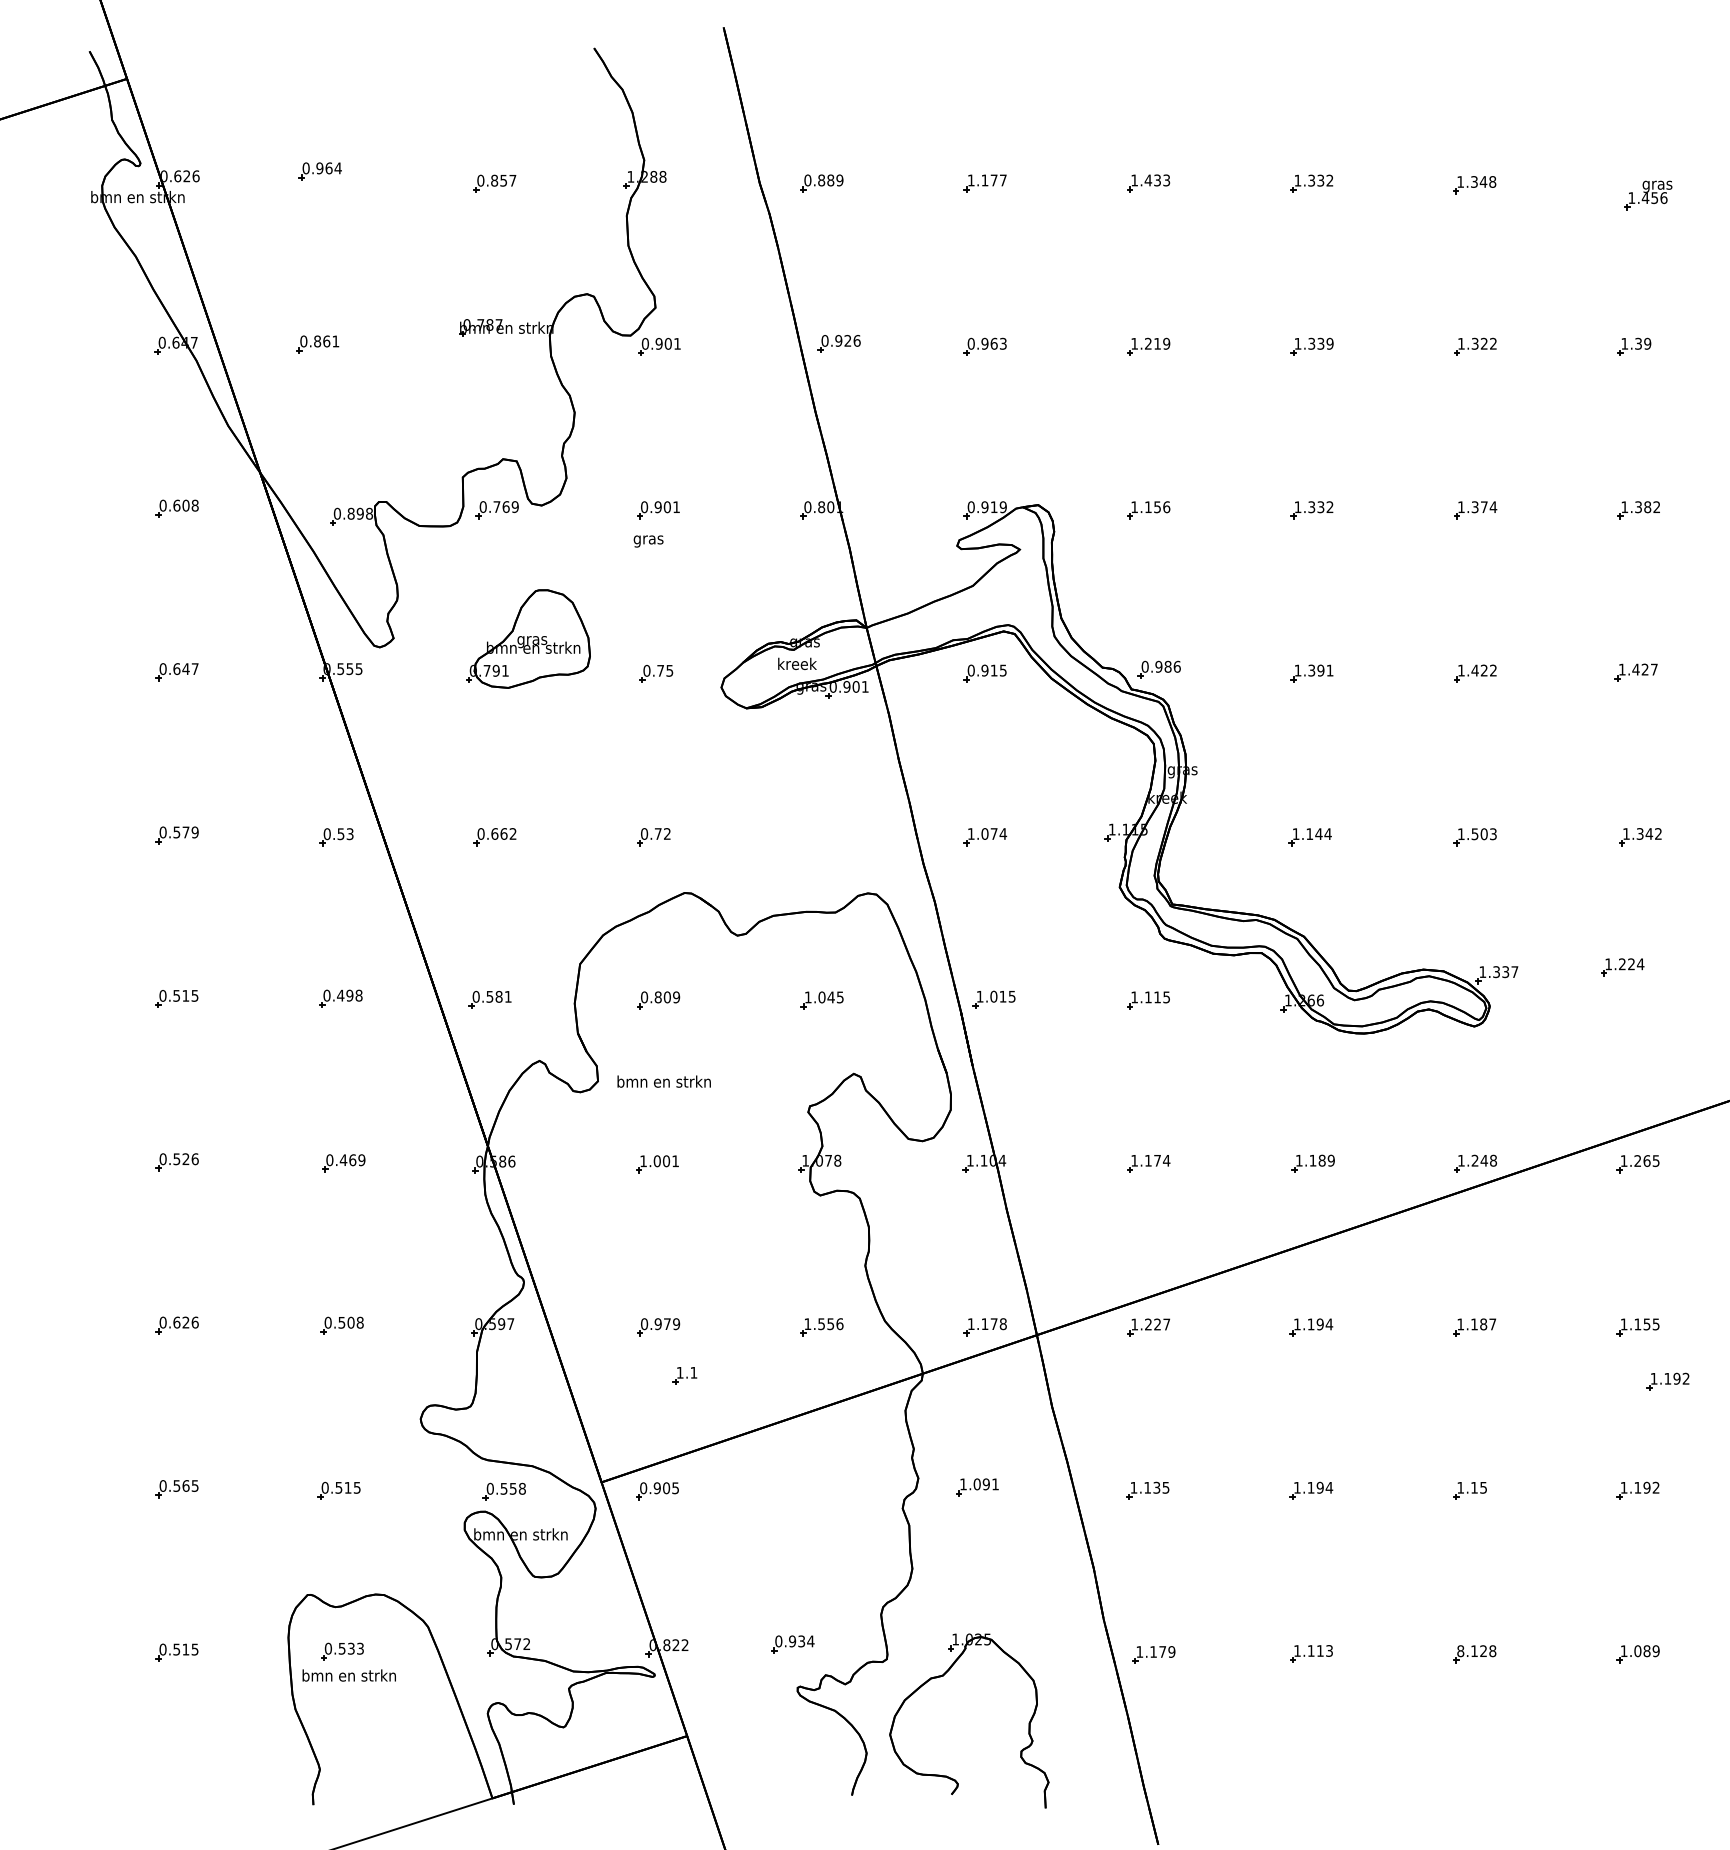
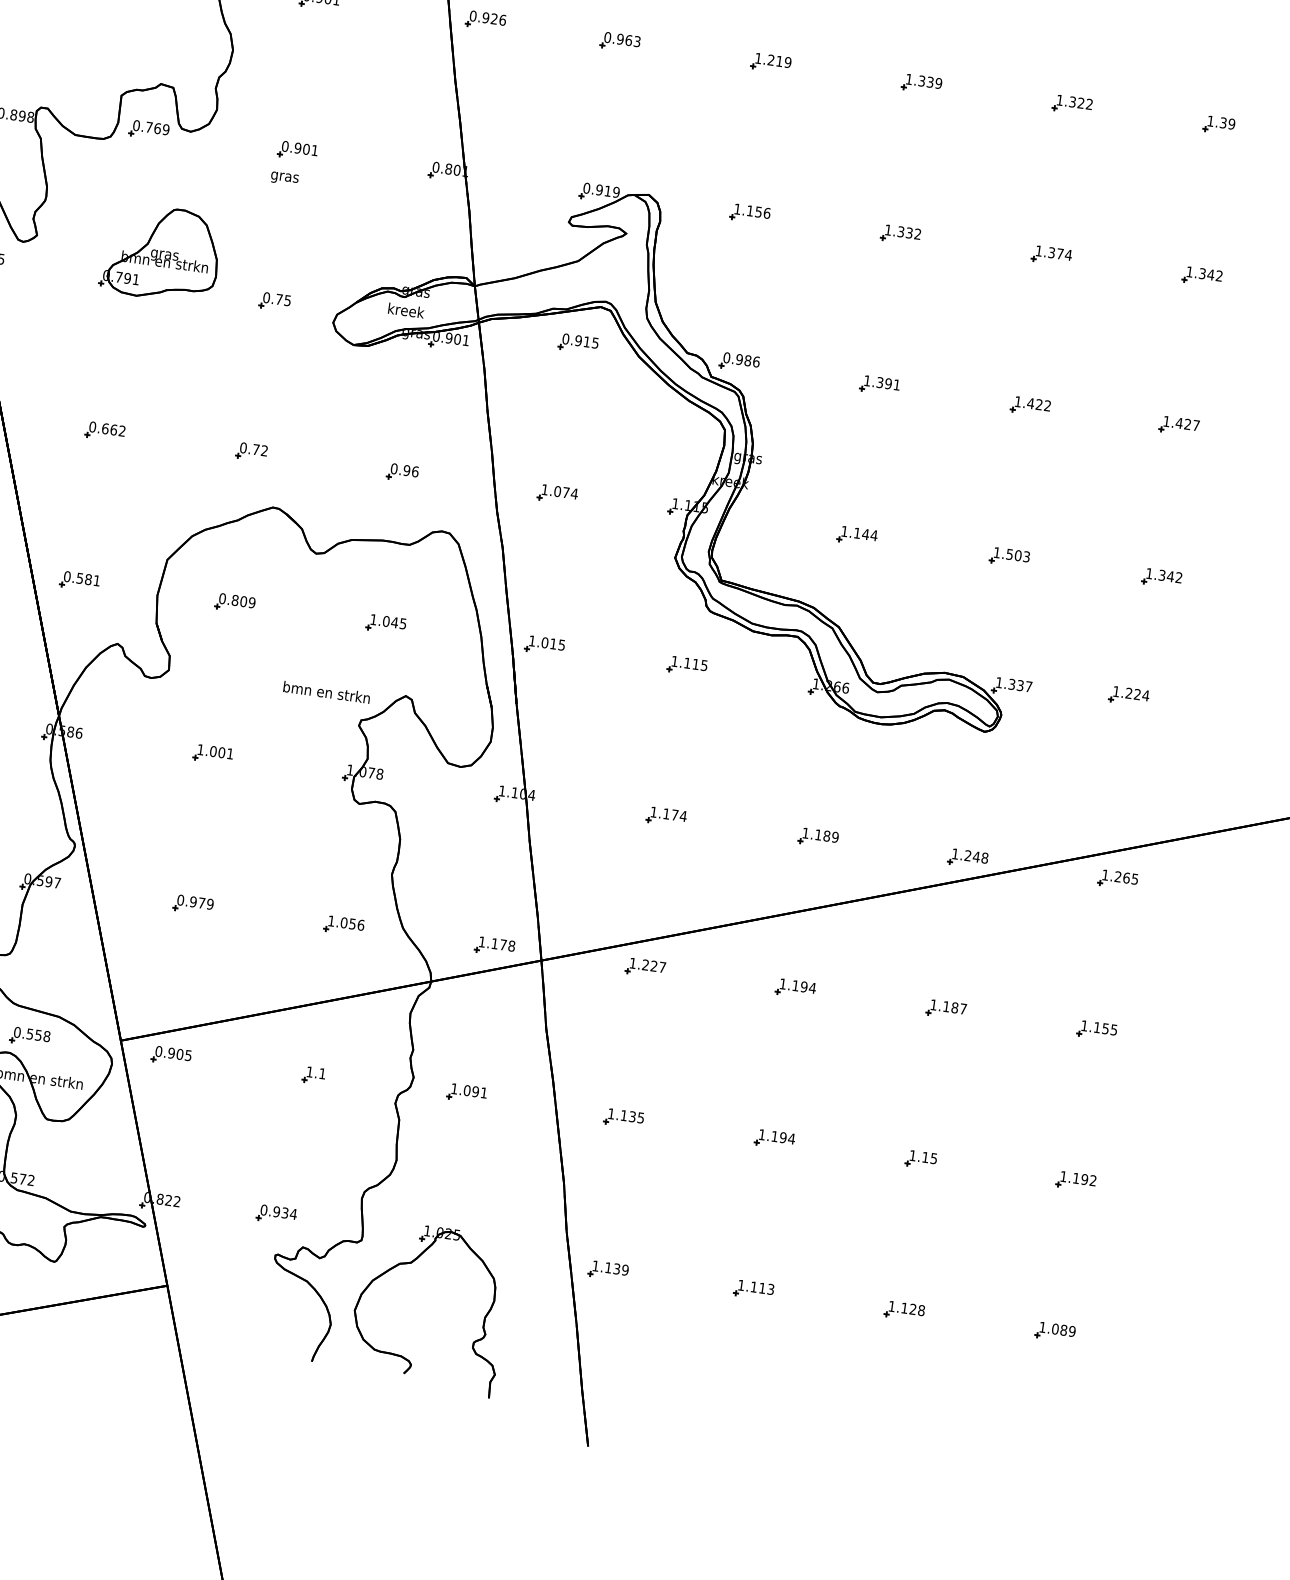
text: (1647, 507) -> (1210, 275), 1.382 -> 1.342
part: (817, 837) -> (402, 473), added
text: (663, 1081) -> (326, 692), moved
text: (821, 1324) -> (344, 923), 1.556 -> 1.056
part: (684, 1375) -> (313, 1075), moved
part: (1667, 1381) -> (1117, 1084), removed
text: (1162, 1651) -> (616, 1268), 1.179 -> 1.139
text: (1460, 1651) -> (891, 1306), 8.128 -> 1.128

